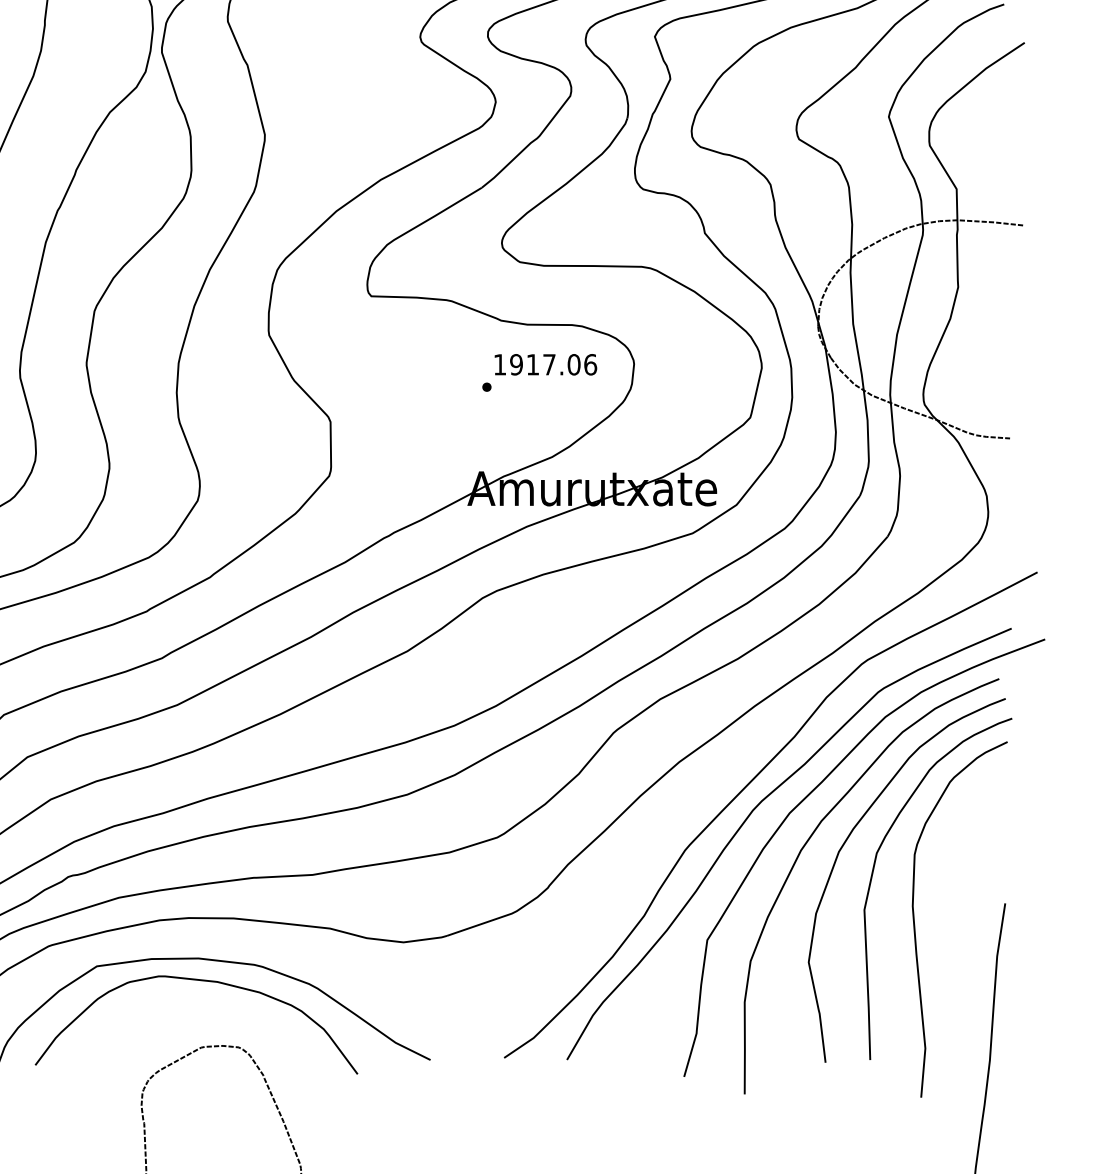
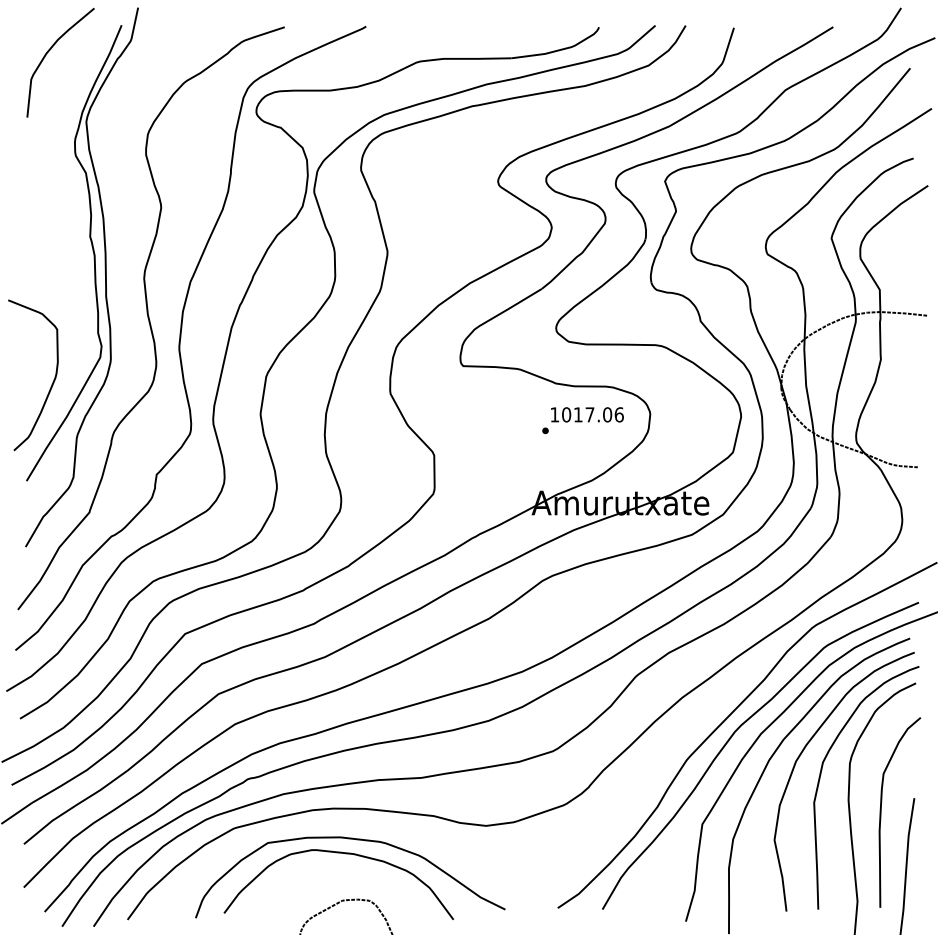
text: (516, 364) -> (566, 414), 1917.06 -> 1017.06
curve: (959, 923) -> (881, 812), added

